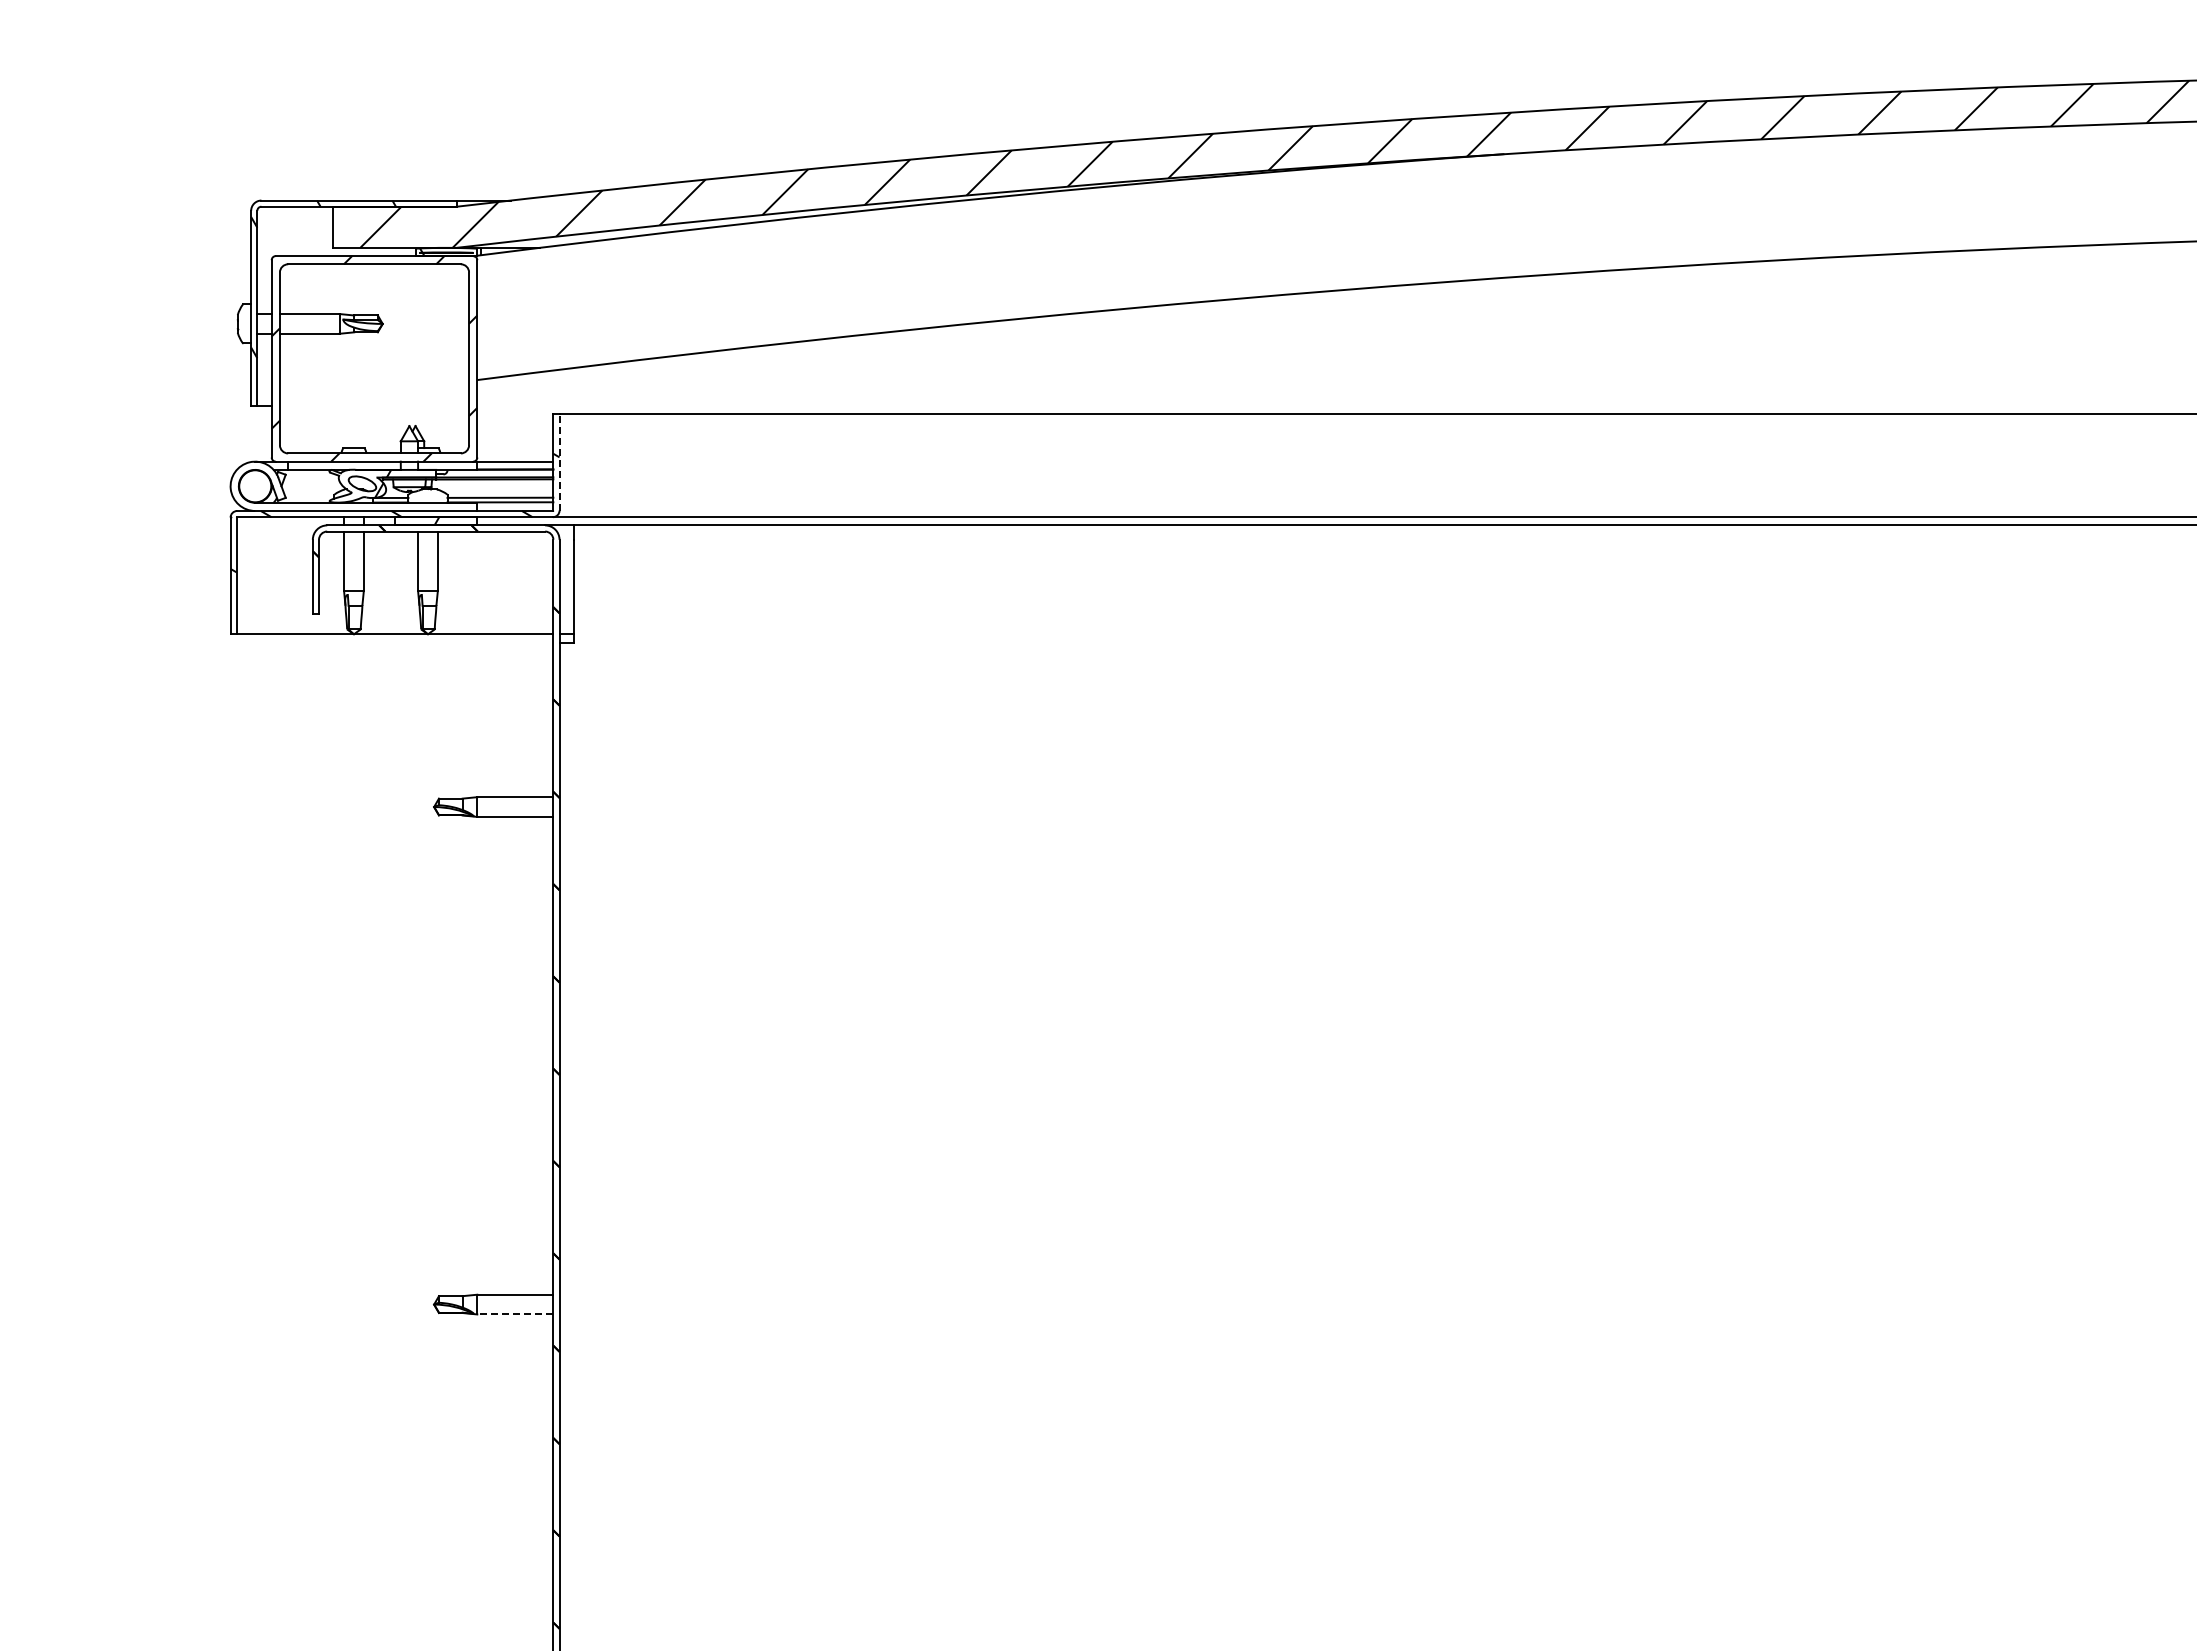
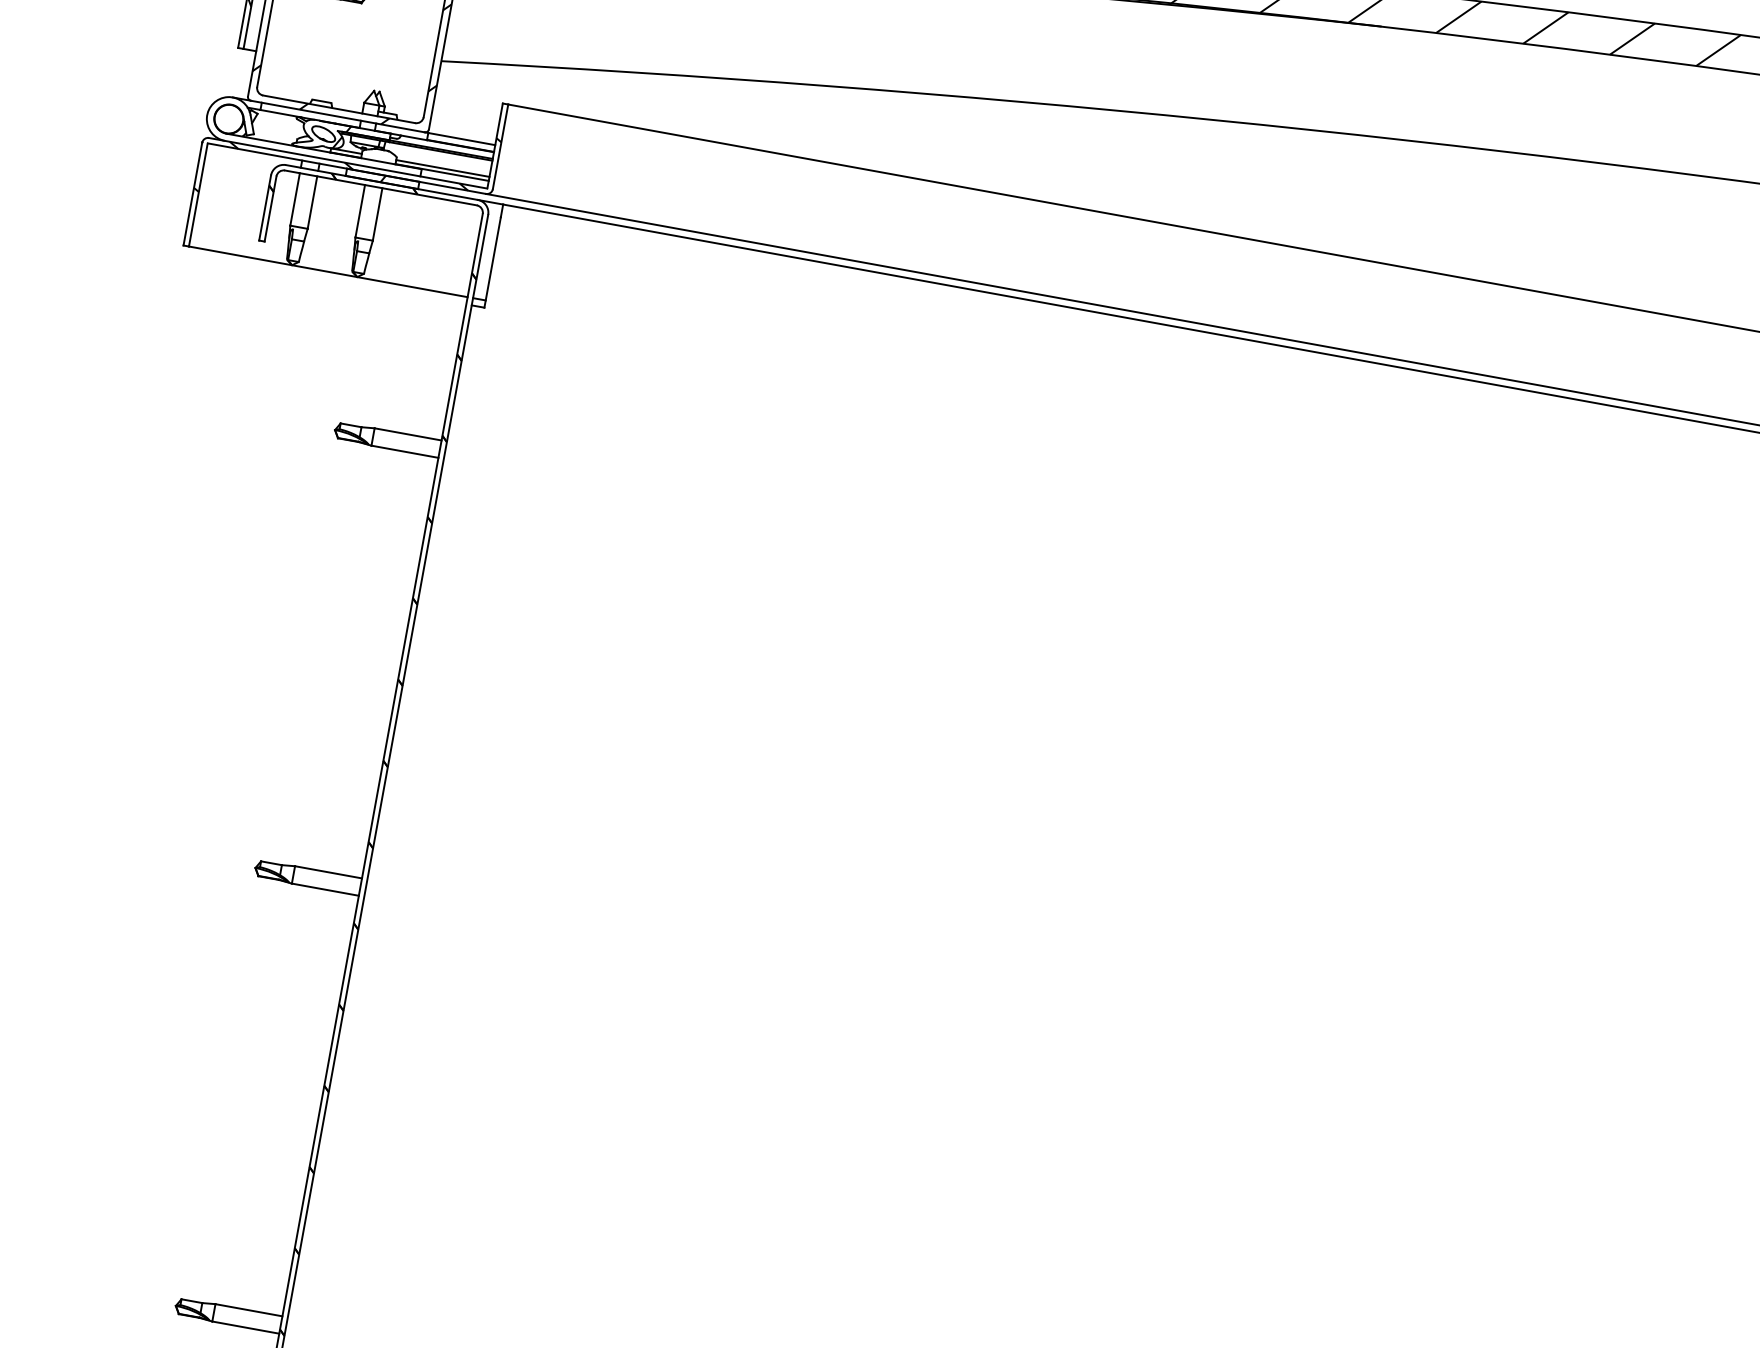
line: (559, 461) -> (500, 145), dashed -> solid
line: (514, 1314) -> (324, 889), dashed -> solid

